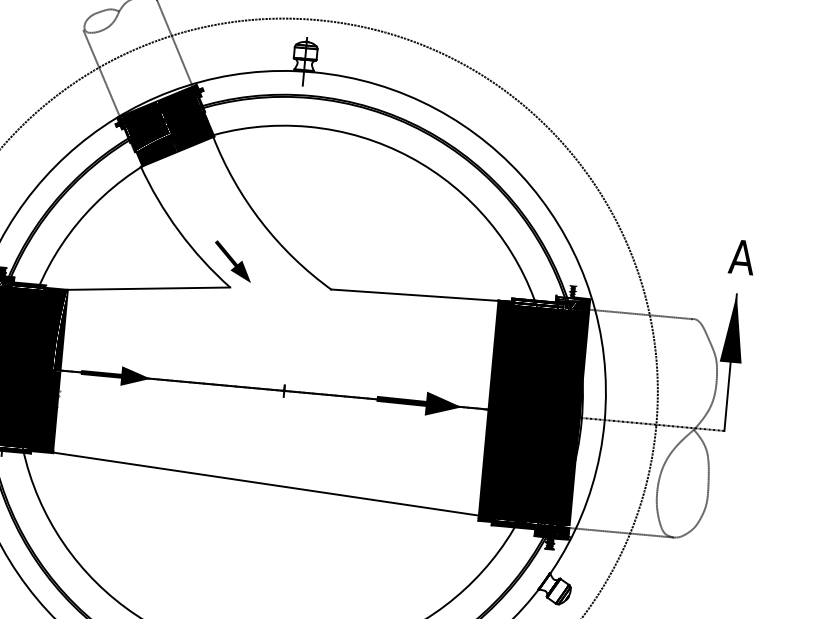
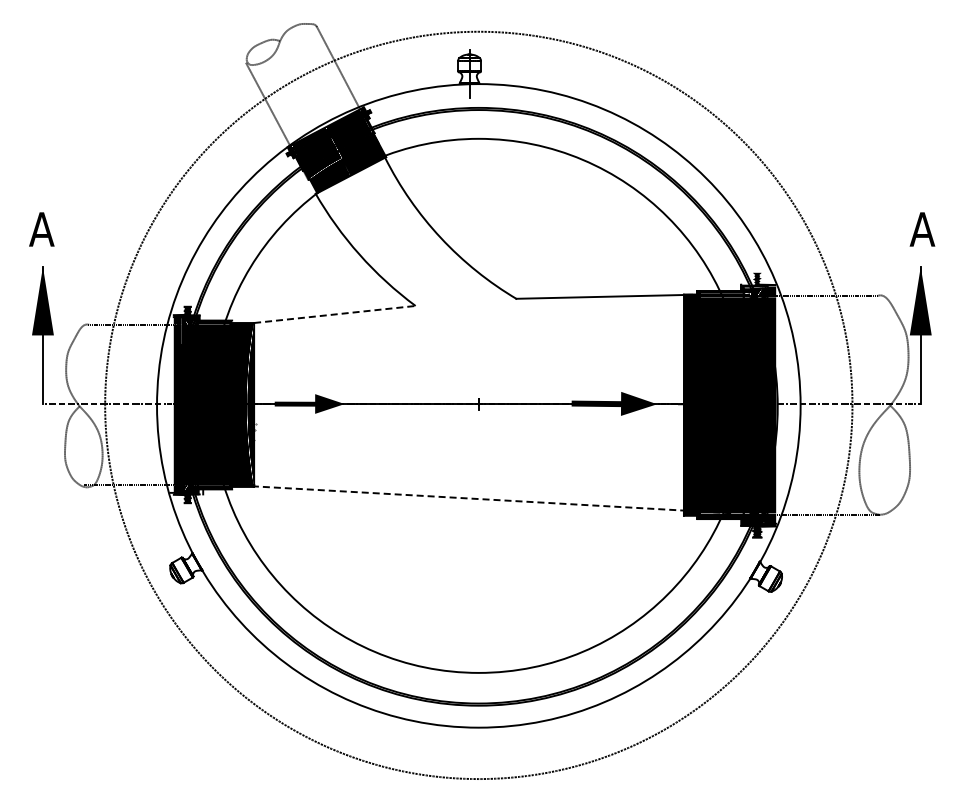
part: (232, 261) -> (415, 279), removed
line: (149, 288) -> (335, 314), solid -> dashed
line: (278, 486) -> (481, 499), solid -> dashed

